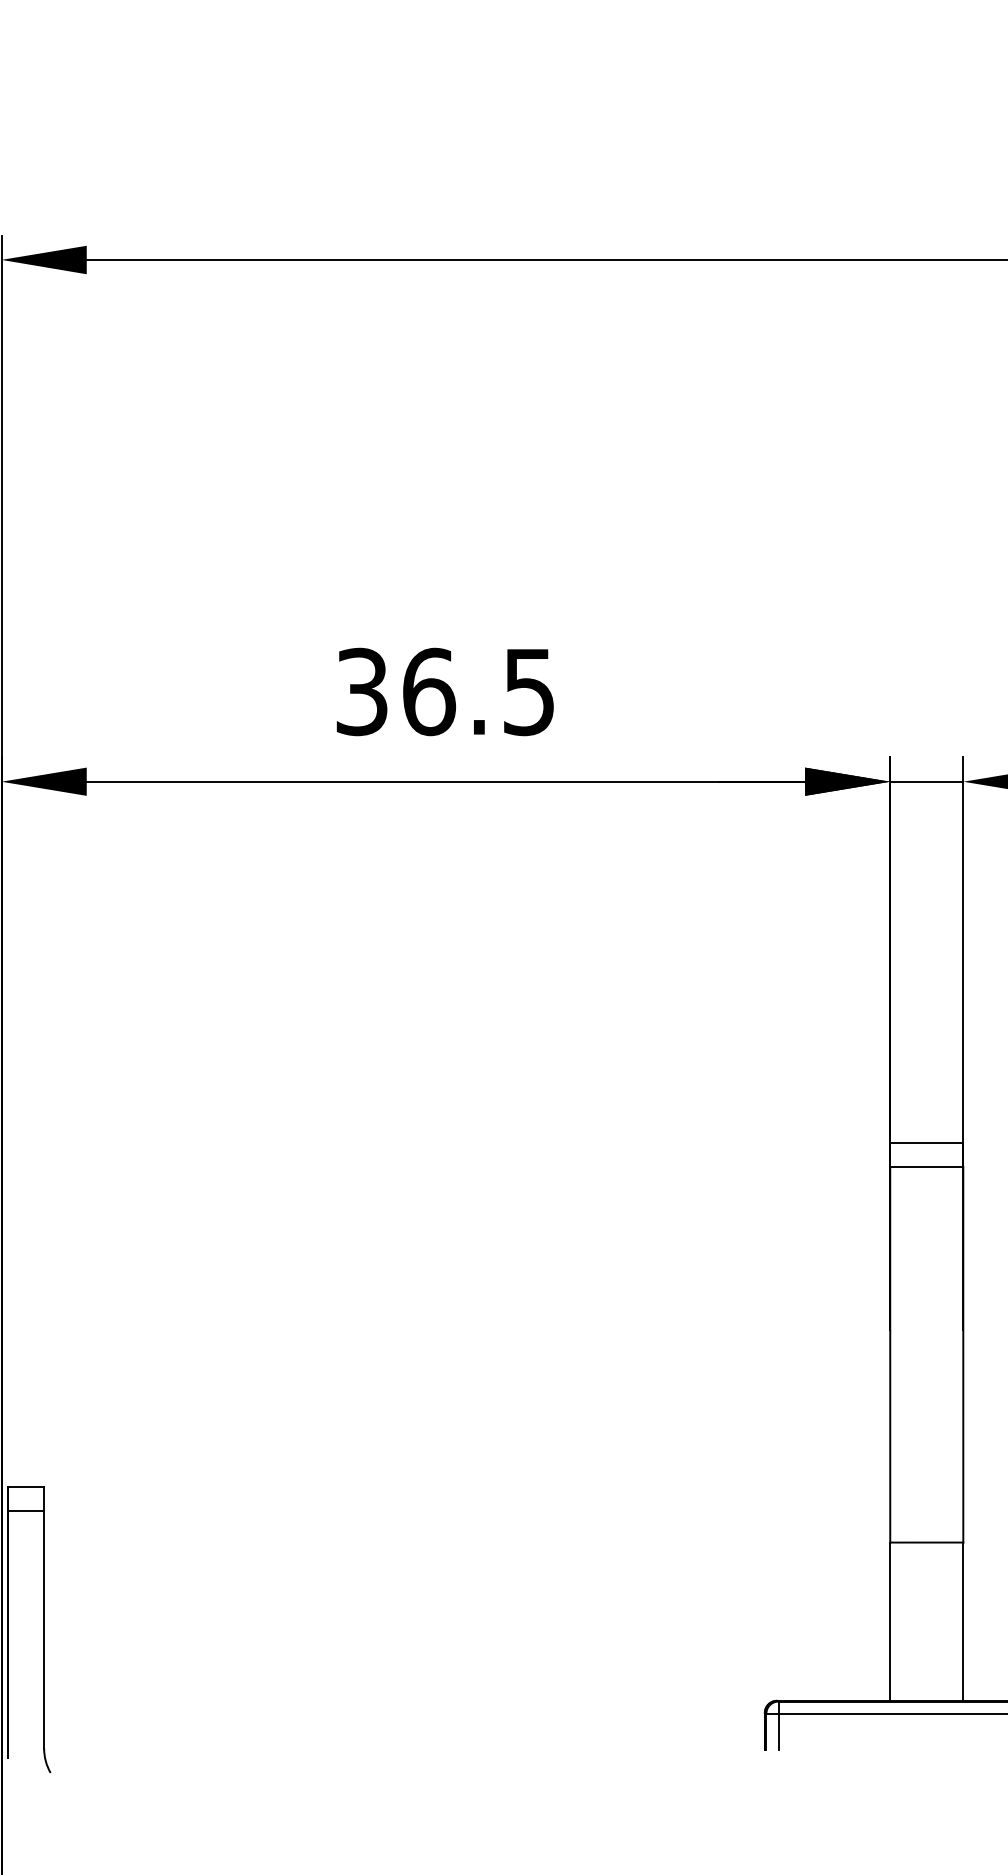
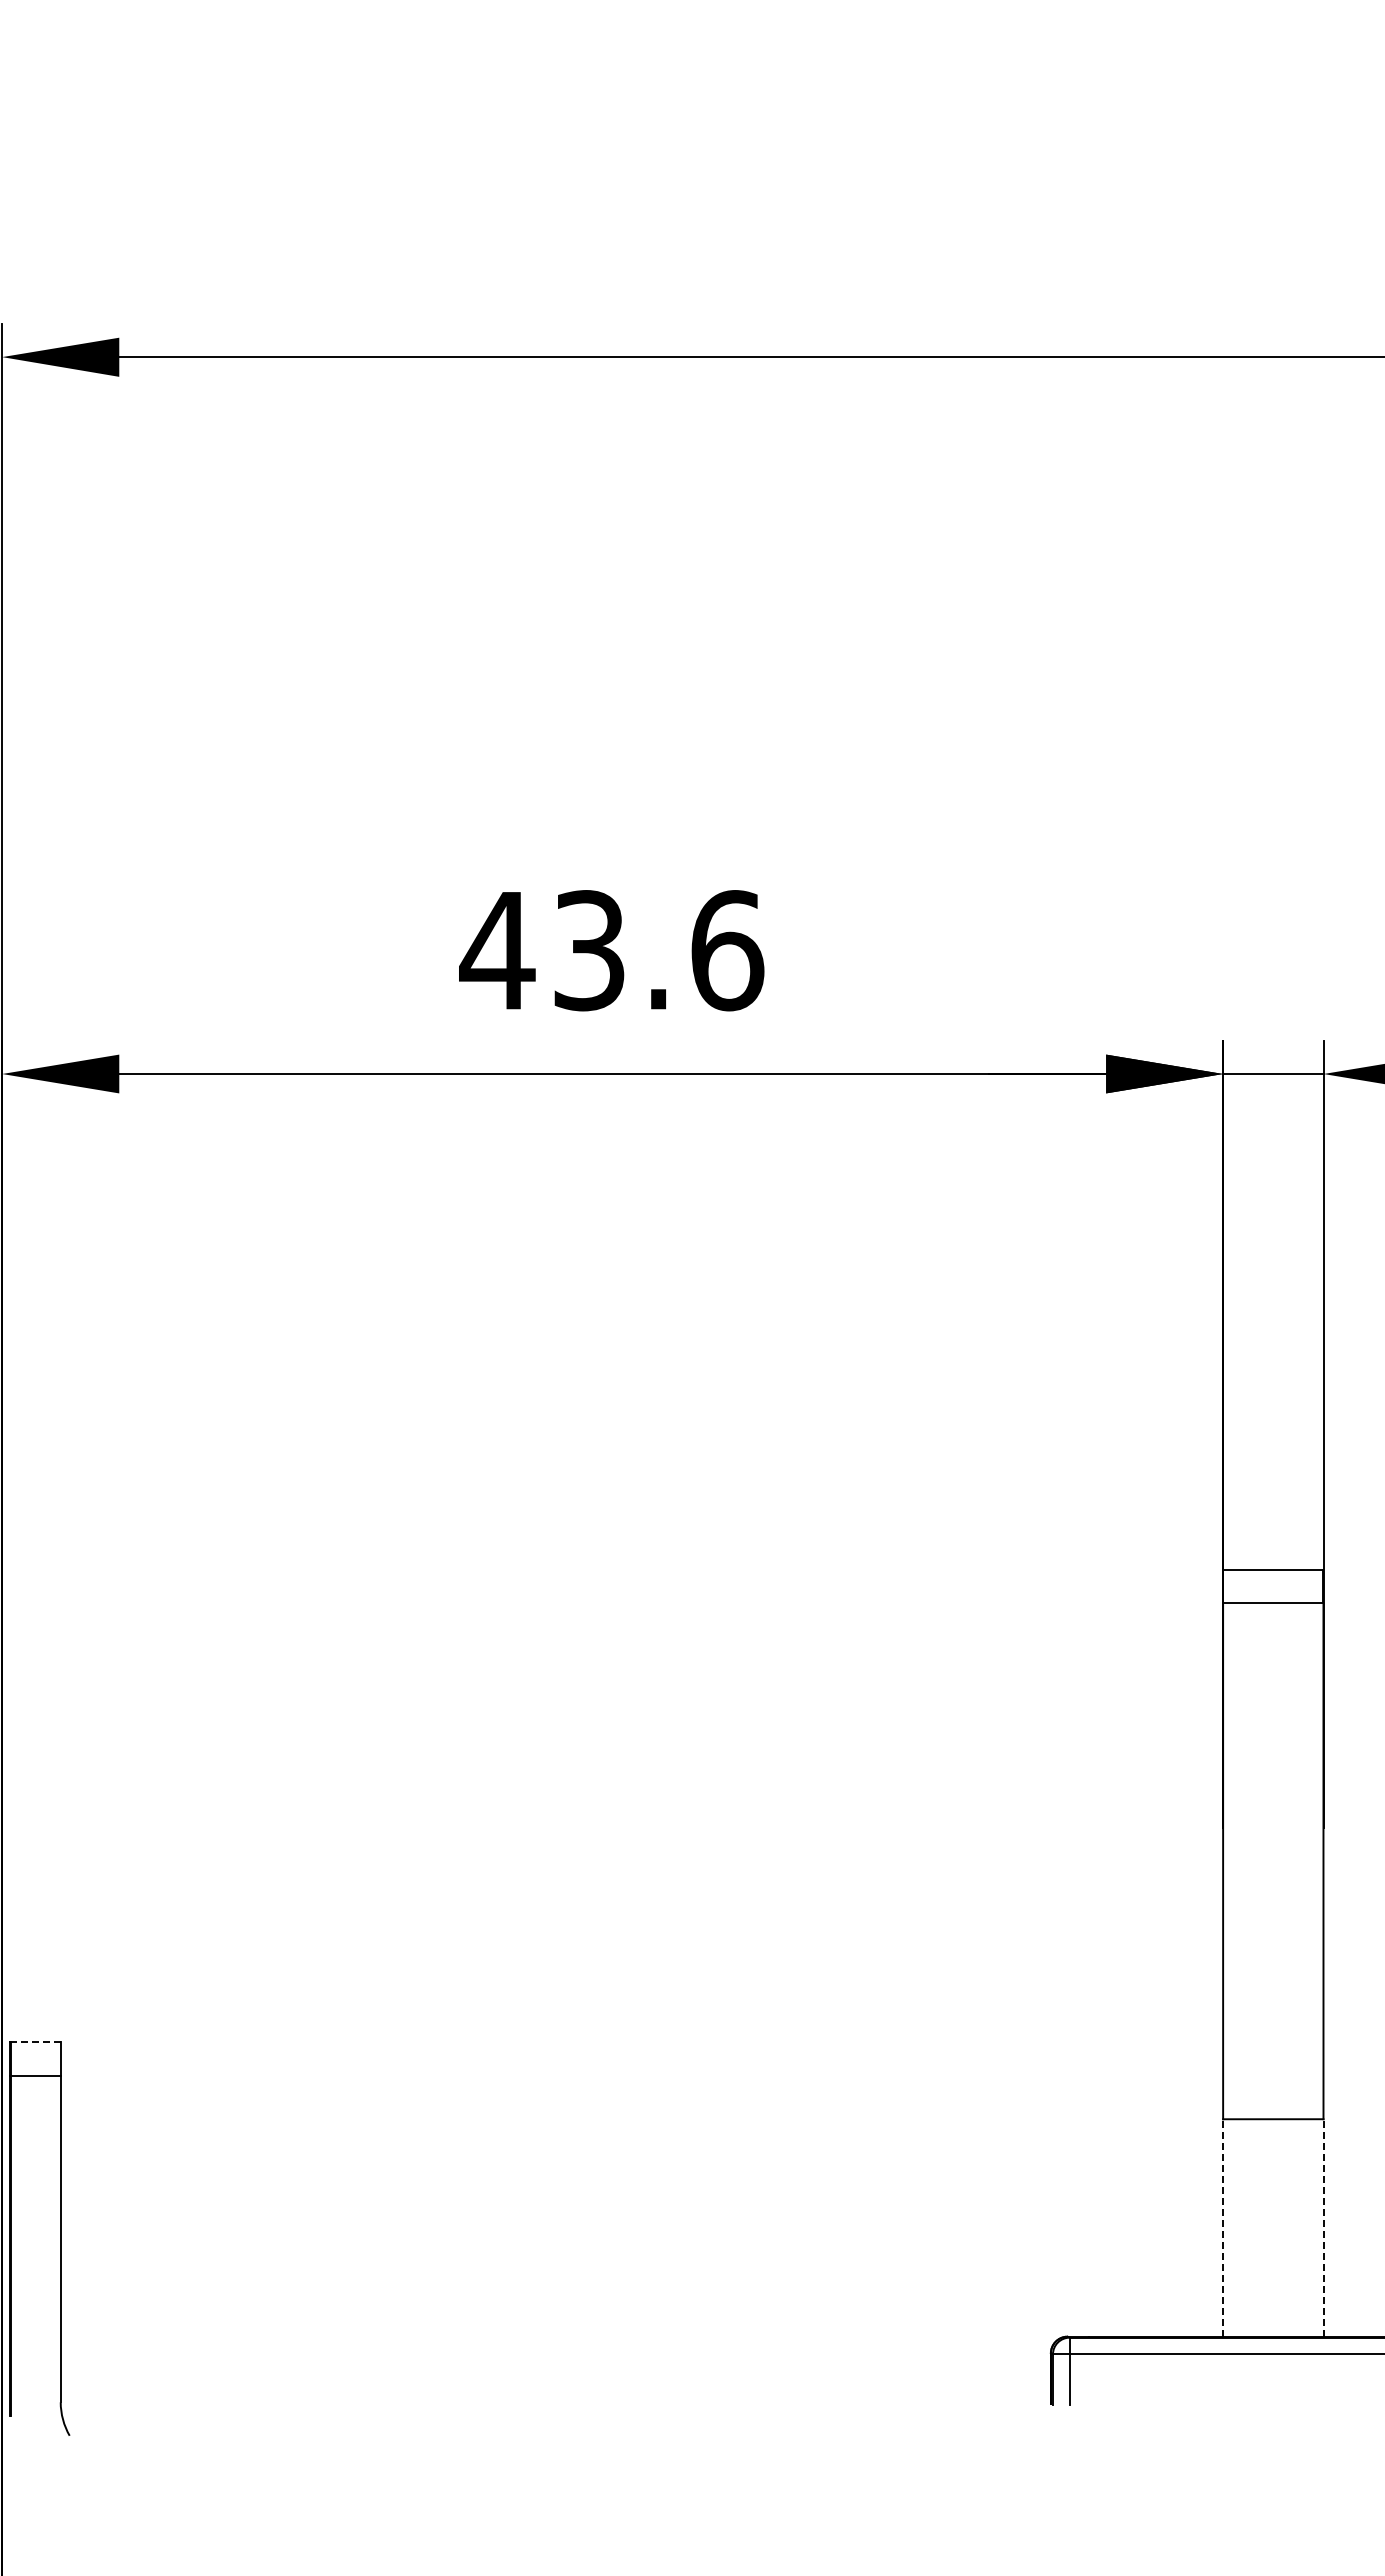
text: (445, 691) -> (611, 950), 36.5 -> 43.6
line: (25, 1486) -> (35, 2042), solid -> dashed
line: (890, 1621) -> (1223, 2227), solid -> dashed
line: (963, 1621) -> (1323, 2227), solid -> dashed

